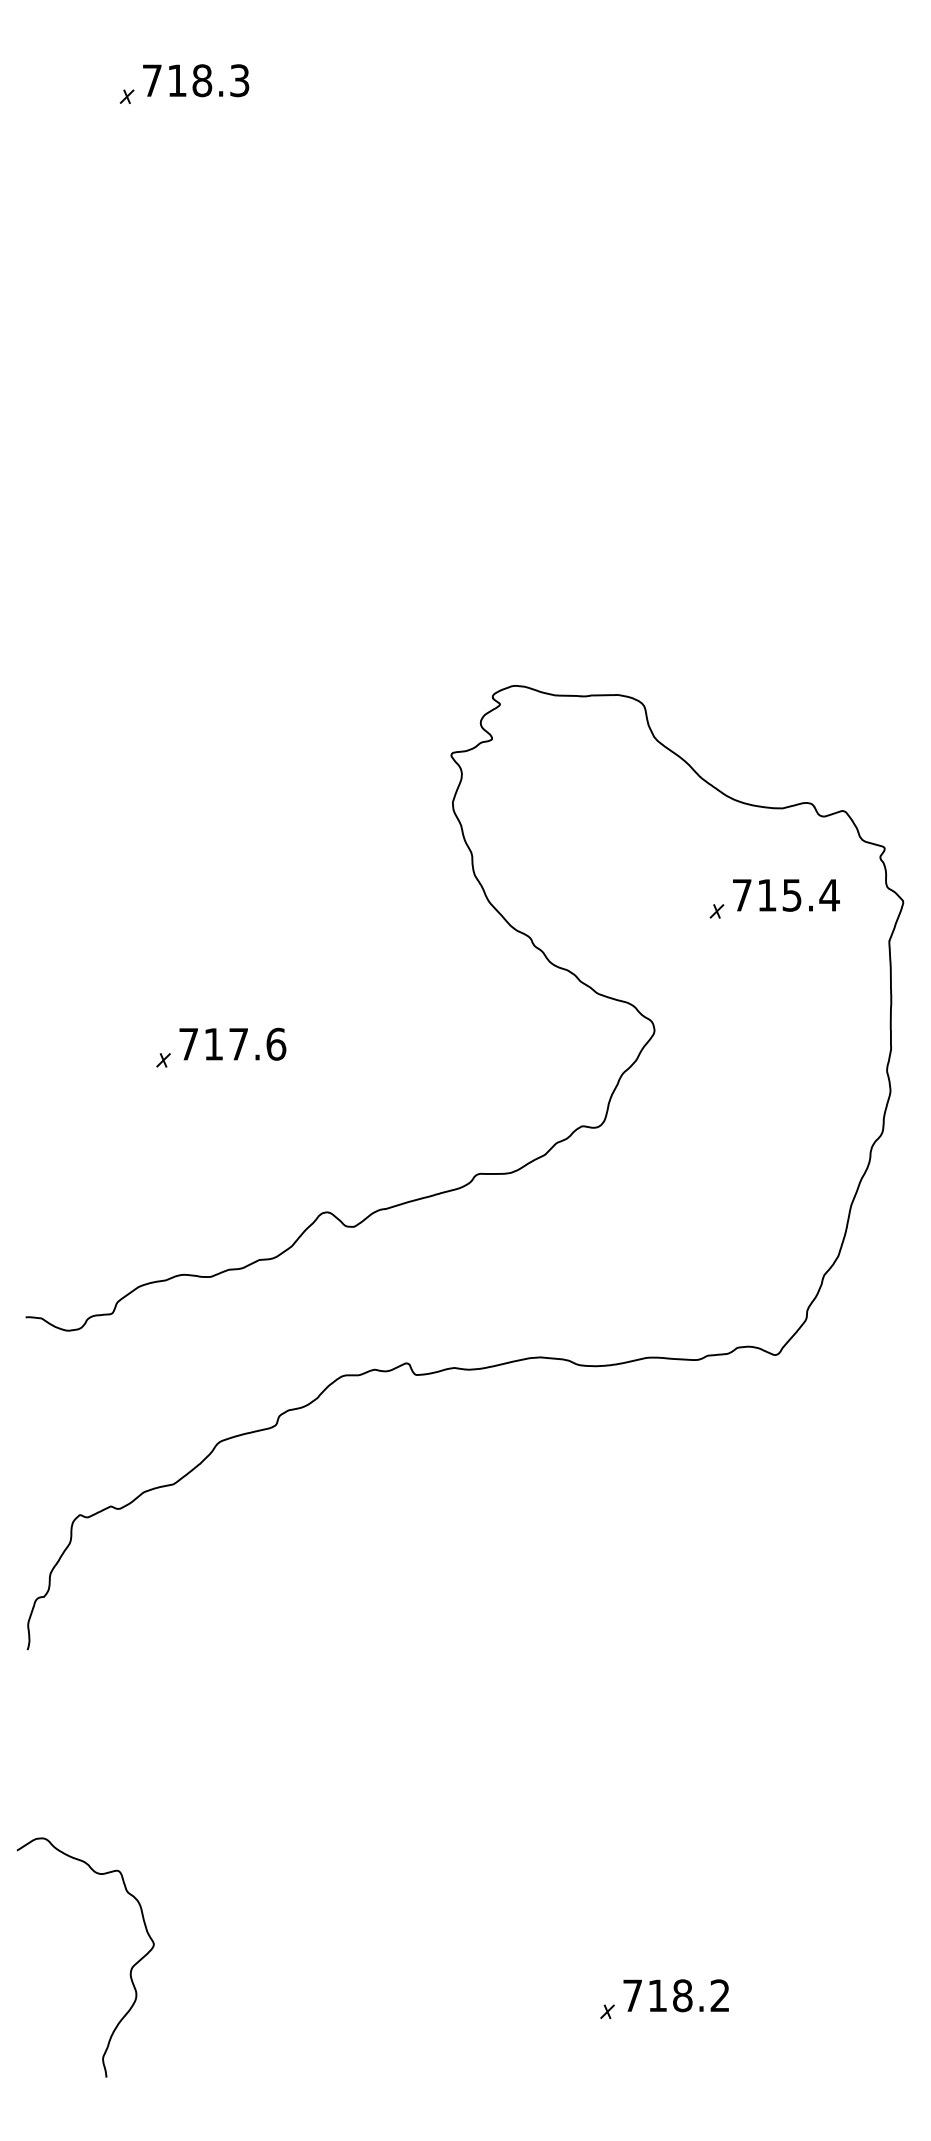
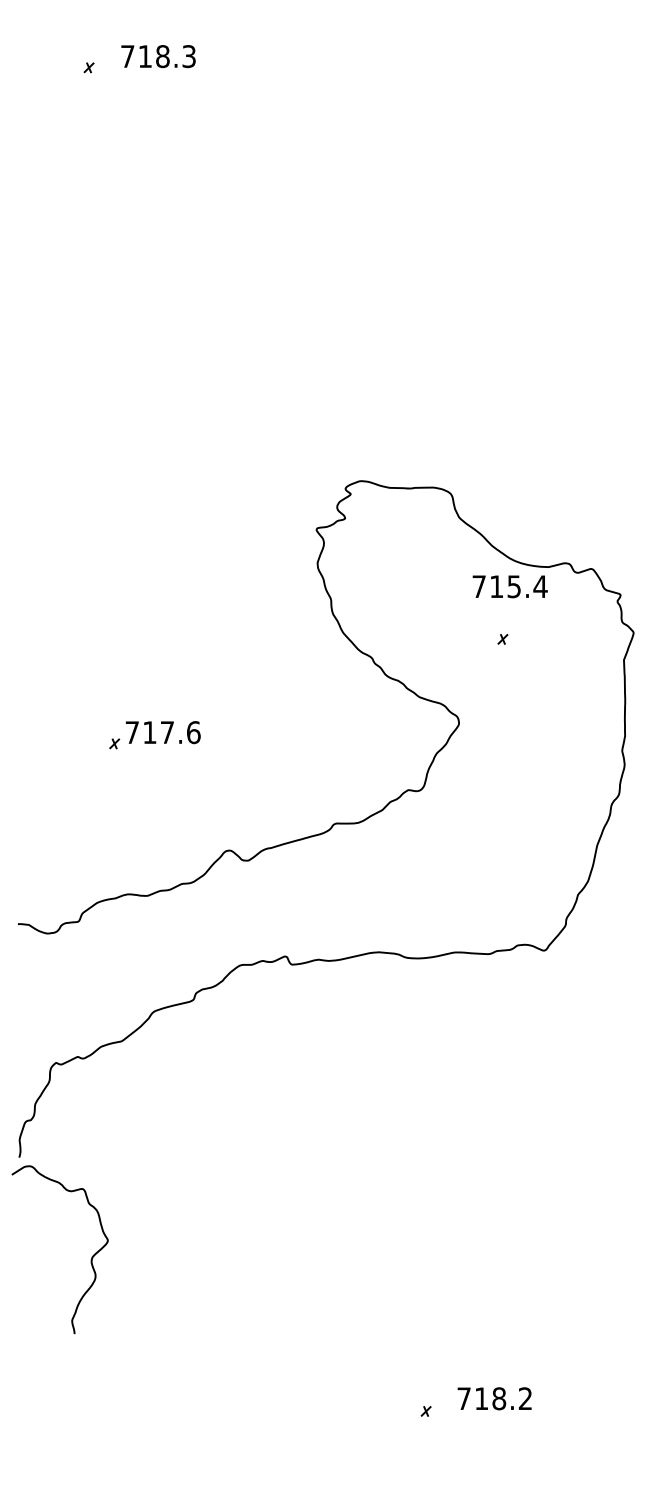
text: (196, 80) -> (158, 56), moved
text: (786, 895) -> (510, 586), moved
curve: (130, 1969) -> (91, 1258), moved
text: (675, 1995) -> (494, 1398), moved

